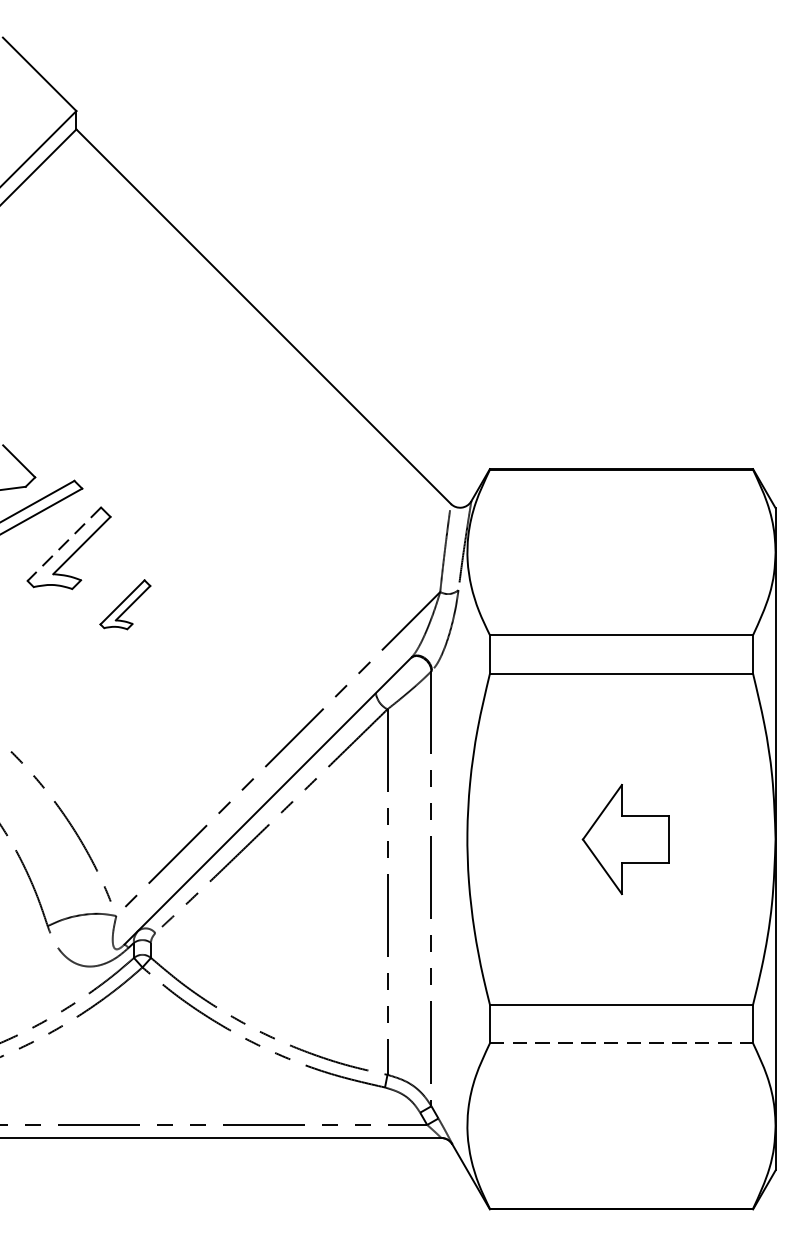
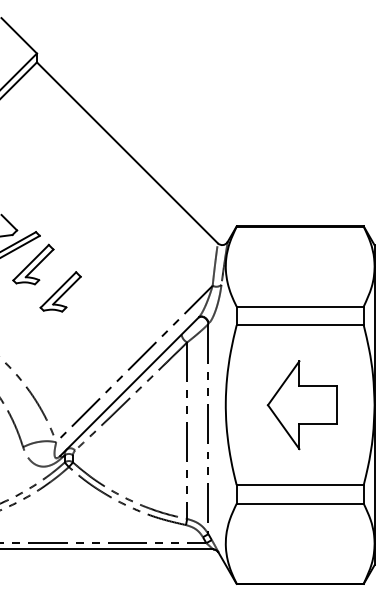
line: (63, 545) -> (30, 263), dashed -> solid
part: (125, 603) -> (60, 291), size x1.67
part: (624, 839) -> (301, 405), size x1.67
line: (622, 1042) -> (300, 503), dashed -> solid

